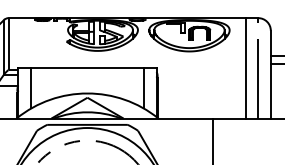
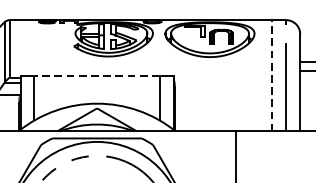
line: (245, 67) -> (272, 74), solid -> dashed
line: (87, 68) -> (97, 75), solid -> dashed

